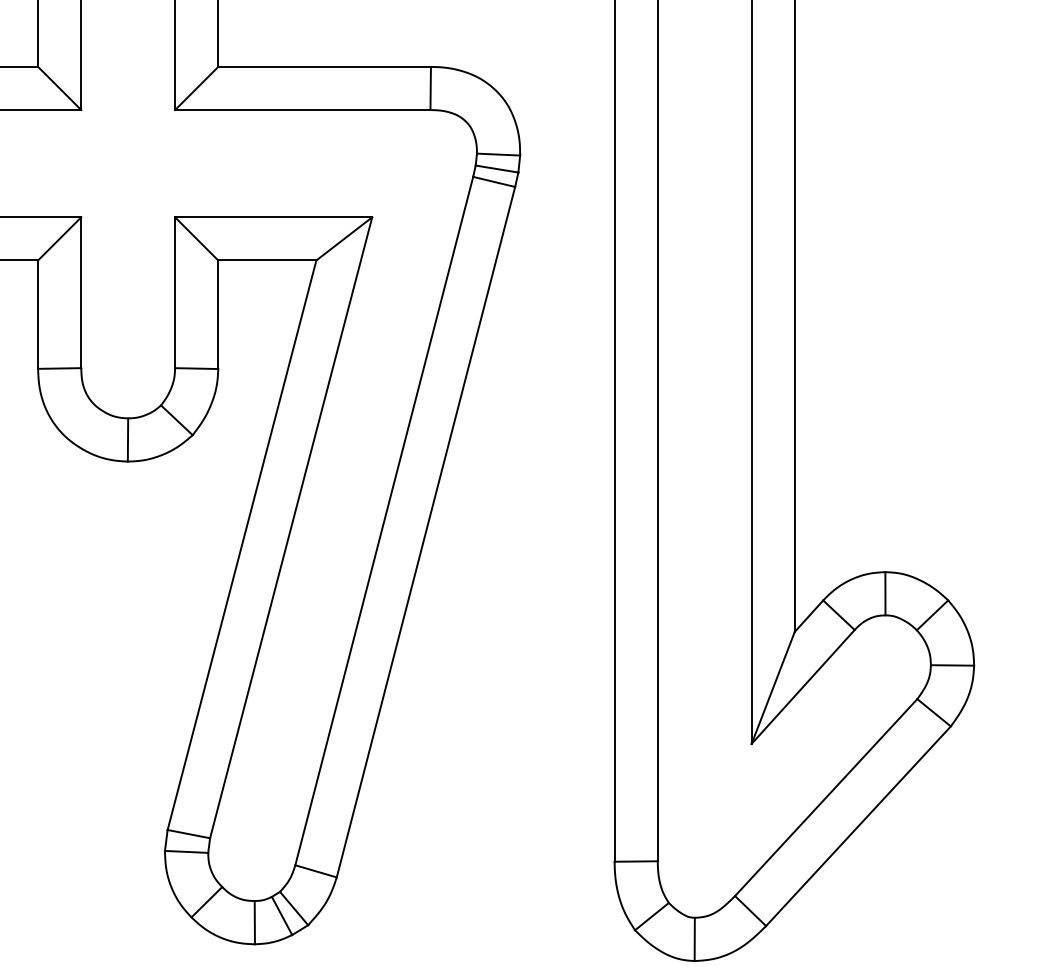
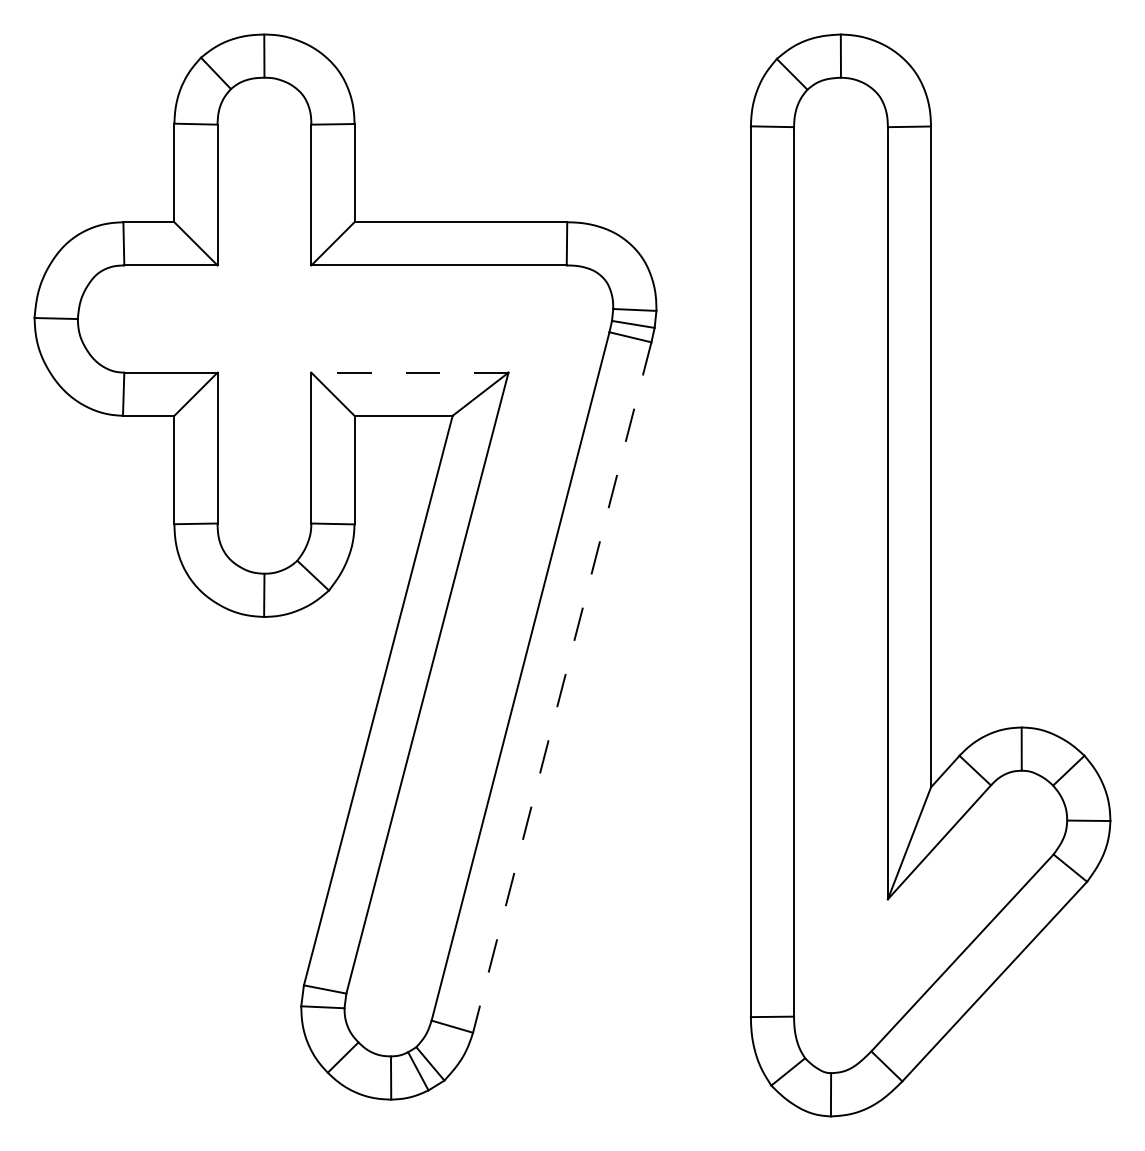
line: (273, 217) -> (409, 372), solid -> dashed
line: (426, 532) -> (562, 687), solid -> dashed

